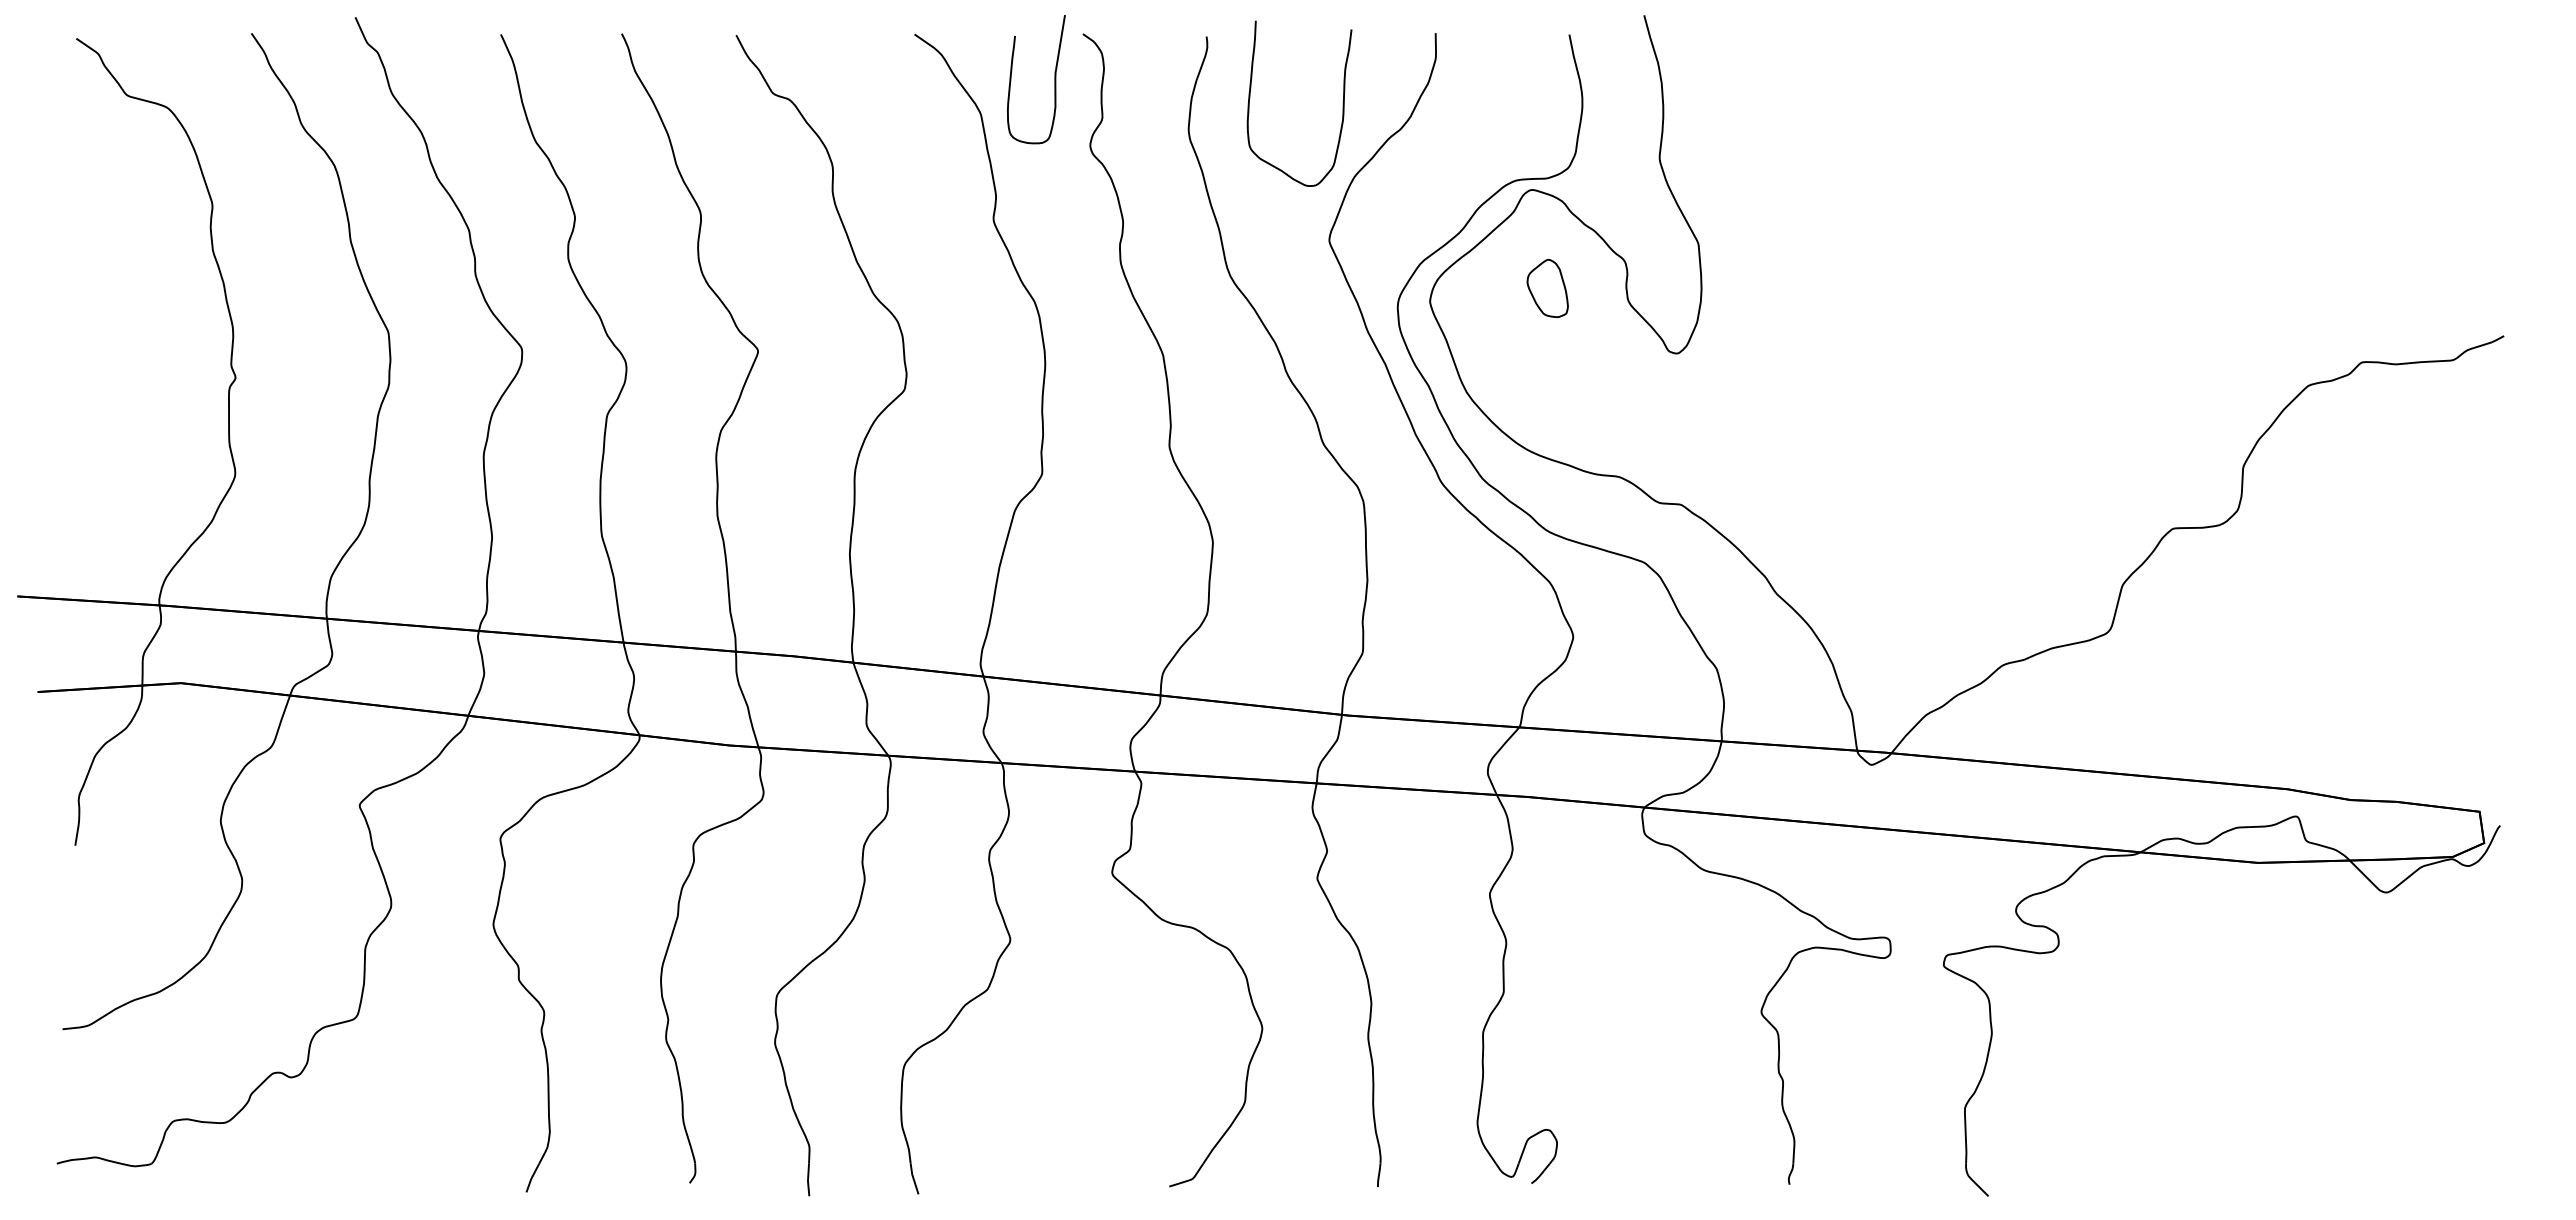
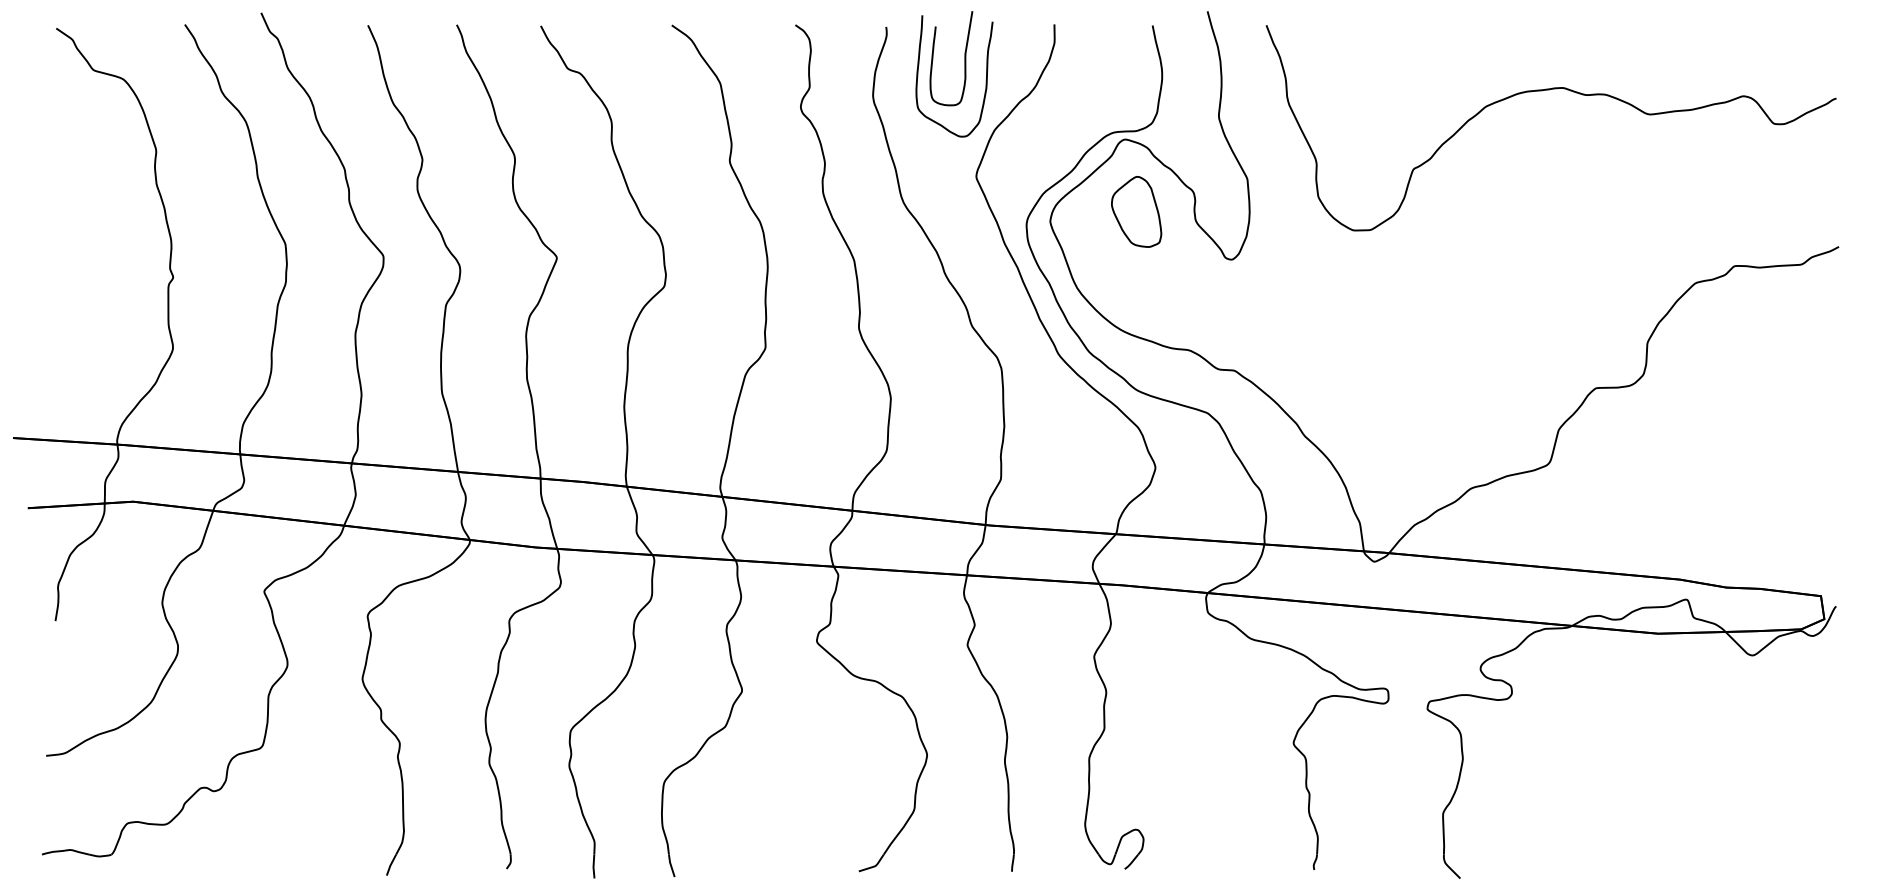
curve: (1054, 79) -> (964, 58), moved
curve: (2104, 123) -> (1545, 90), added
part: (1547, 288) -> (1136, 211), size x1.67

